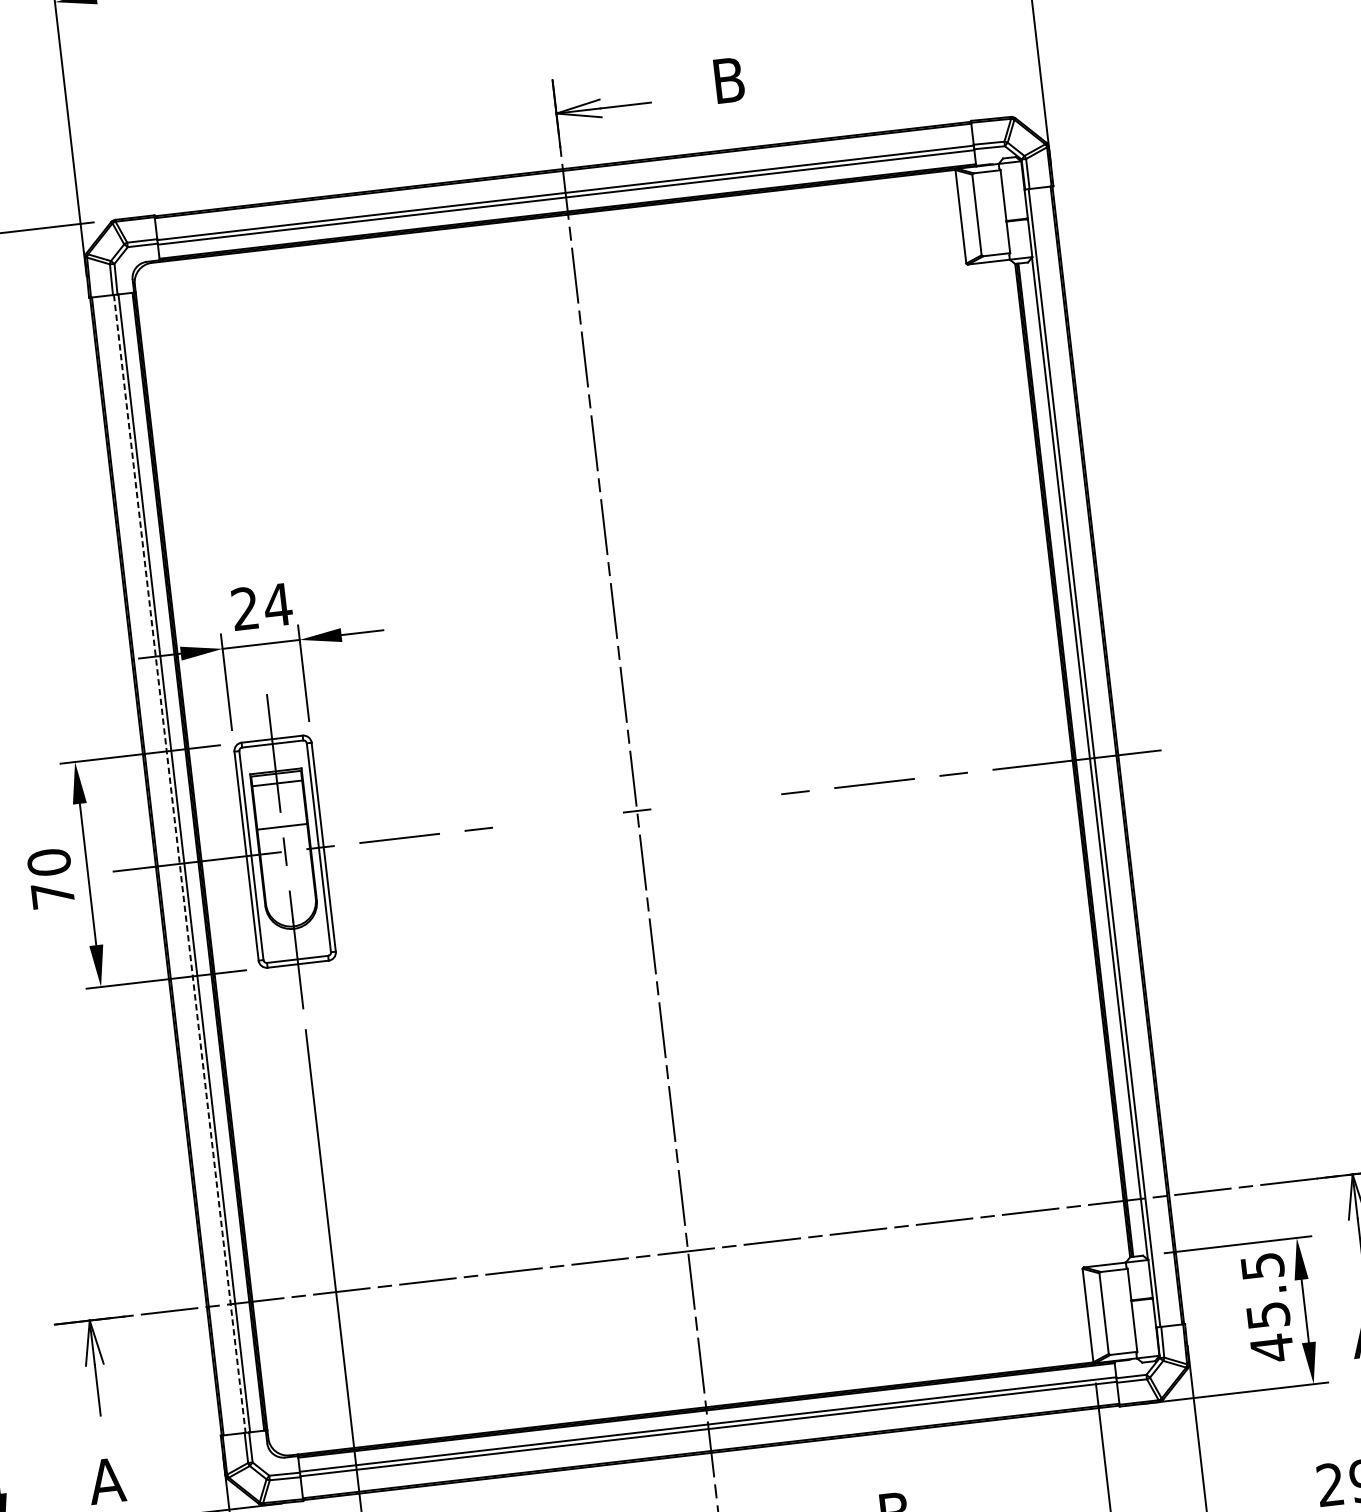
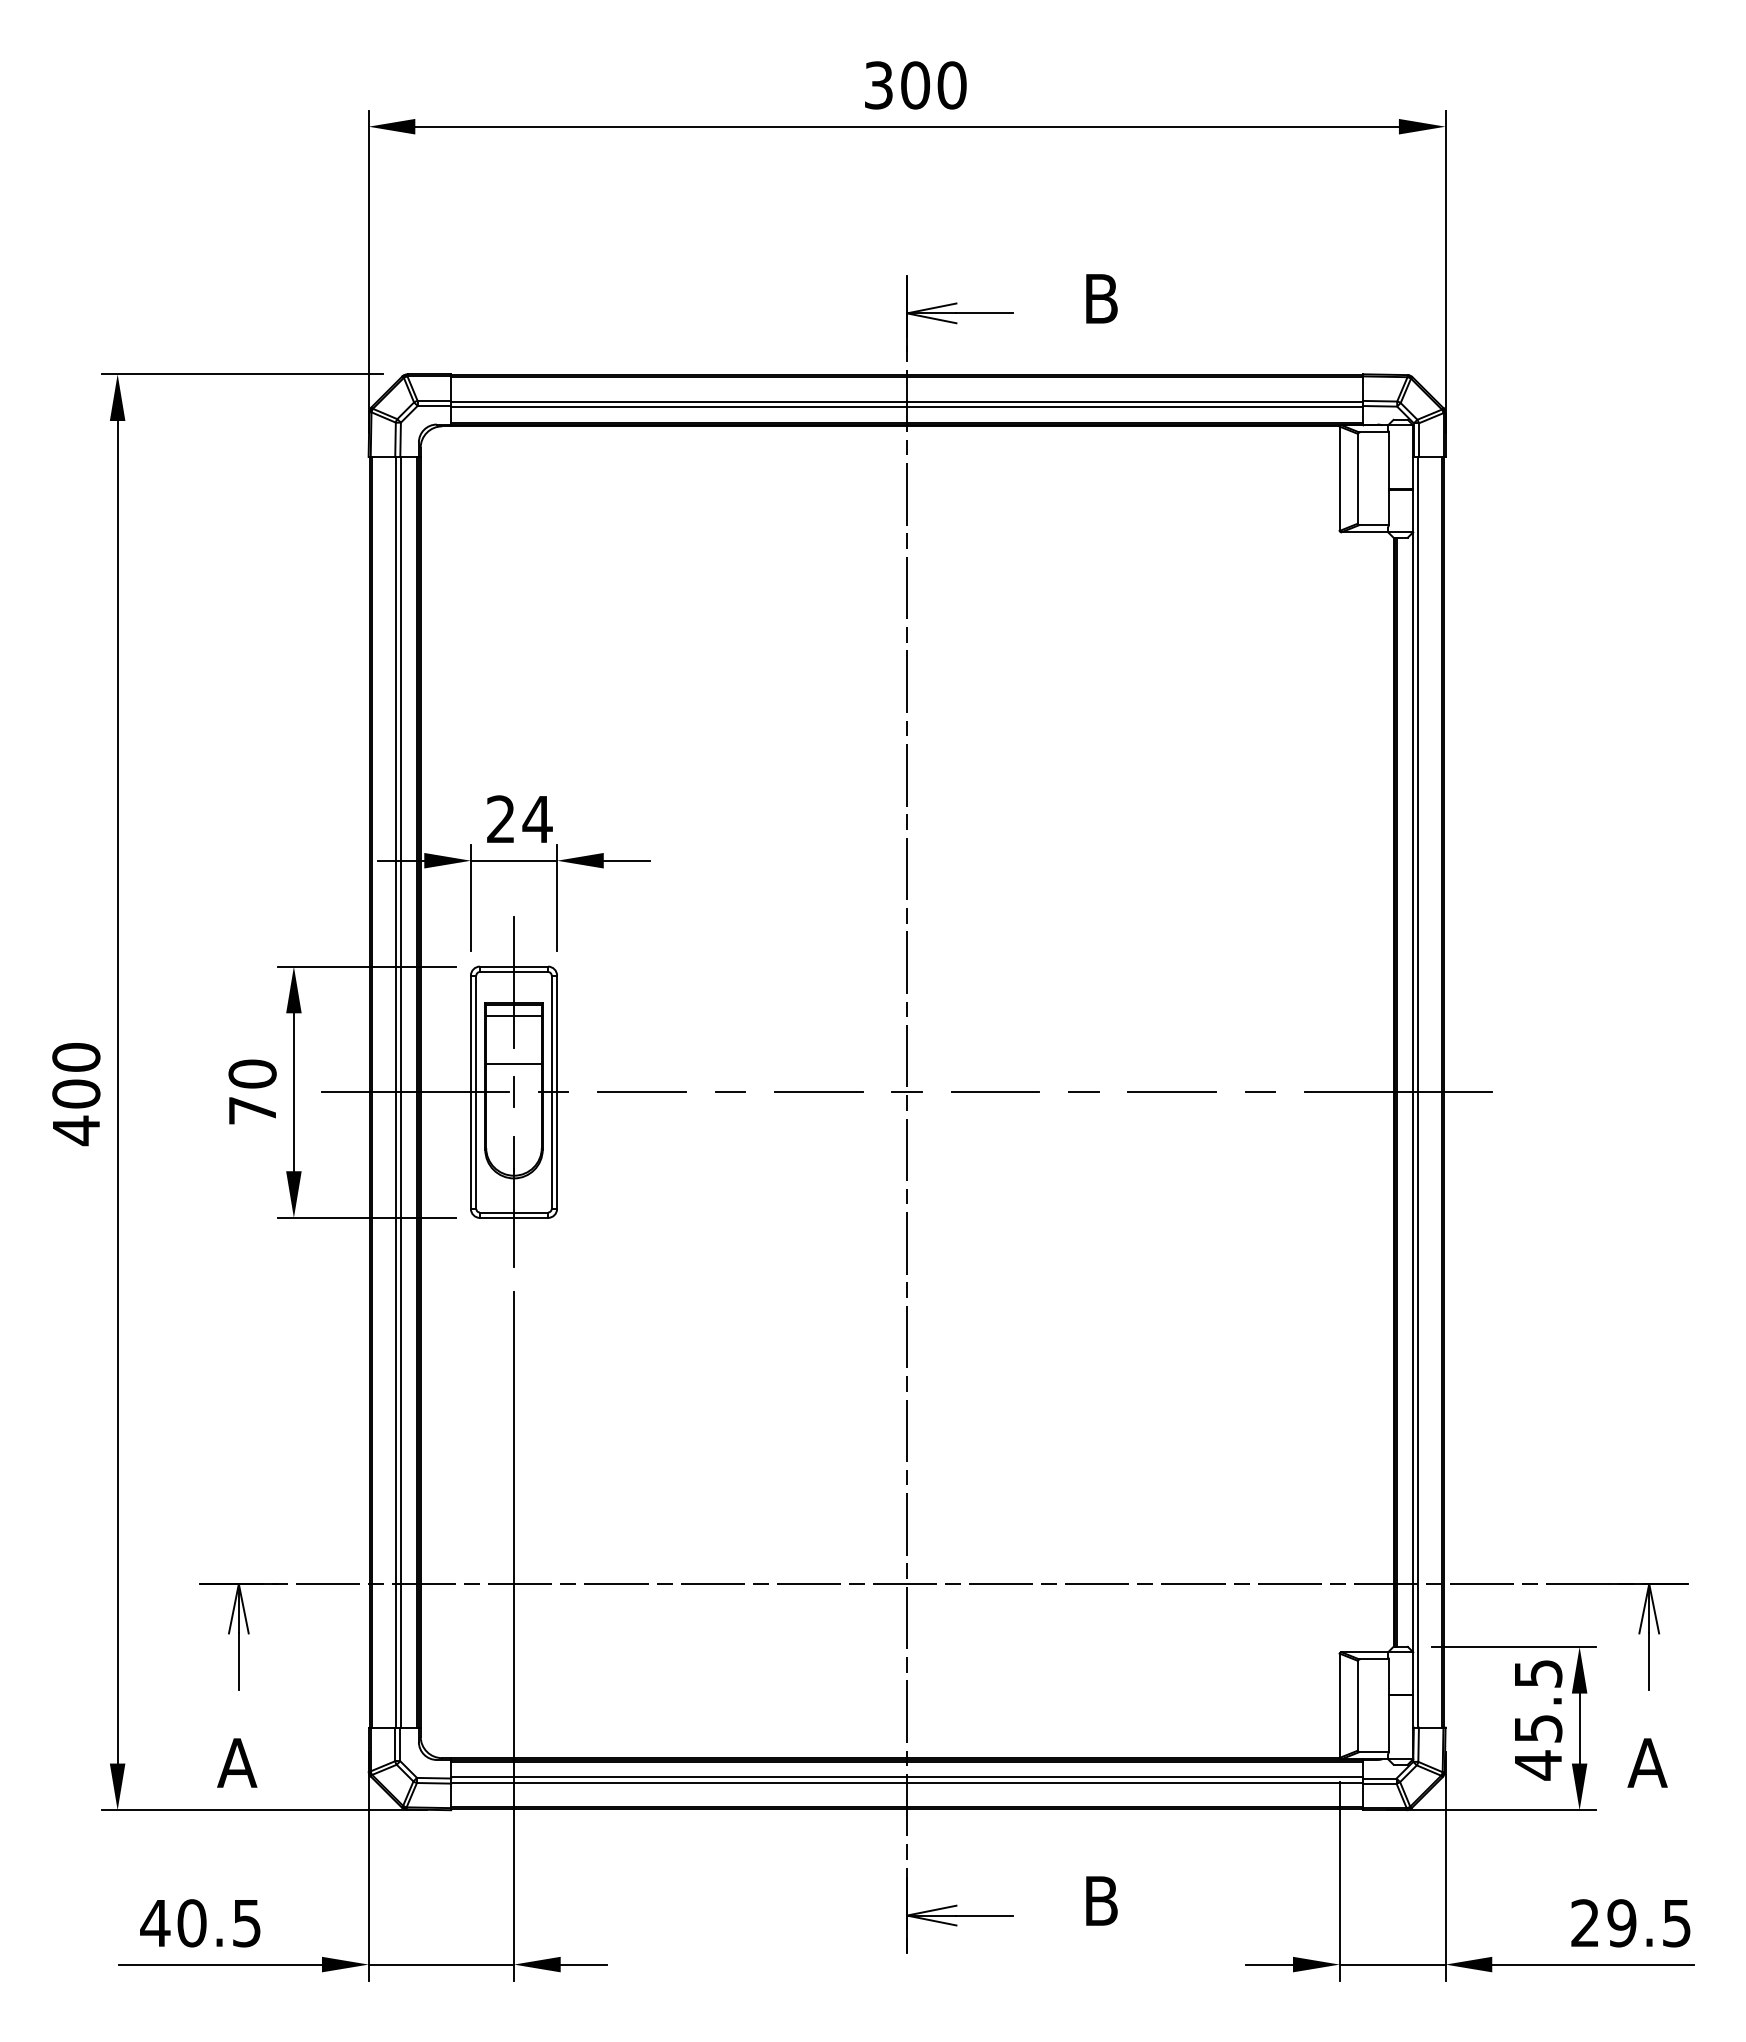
line: (716, 802) -> (995, 1092), added
line: (557, 820) -> (818, 1092), added
line: (179, 864) -> (396, 1092), dashed -> solid

